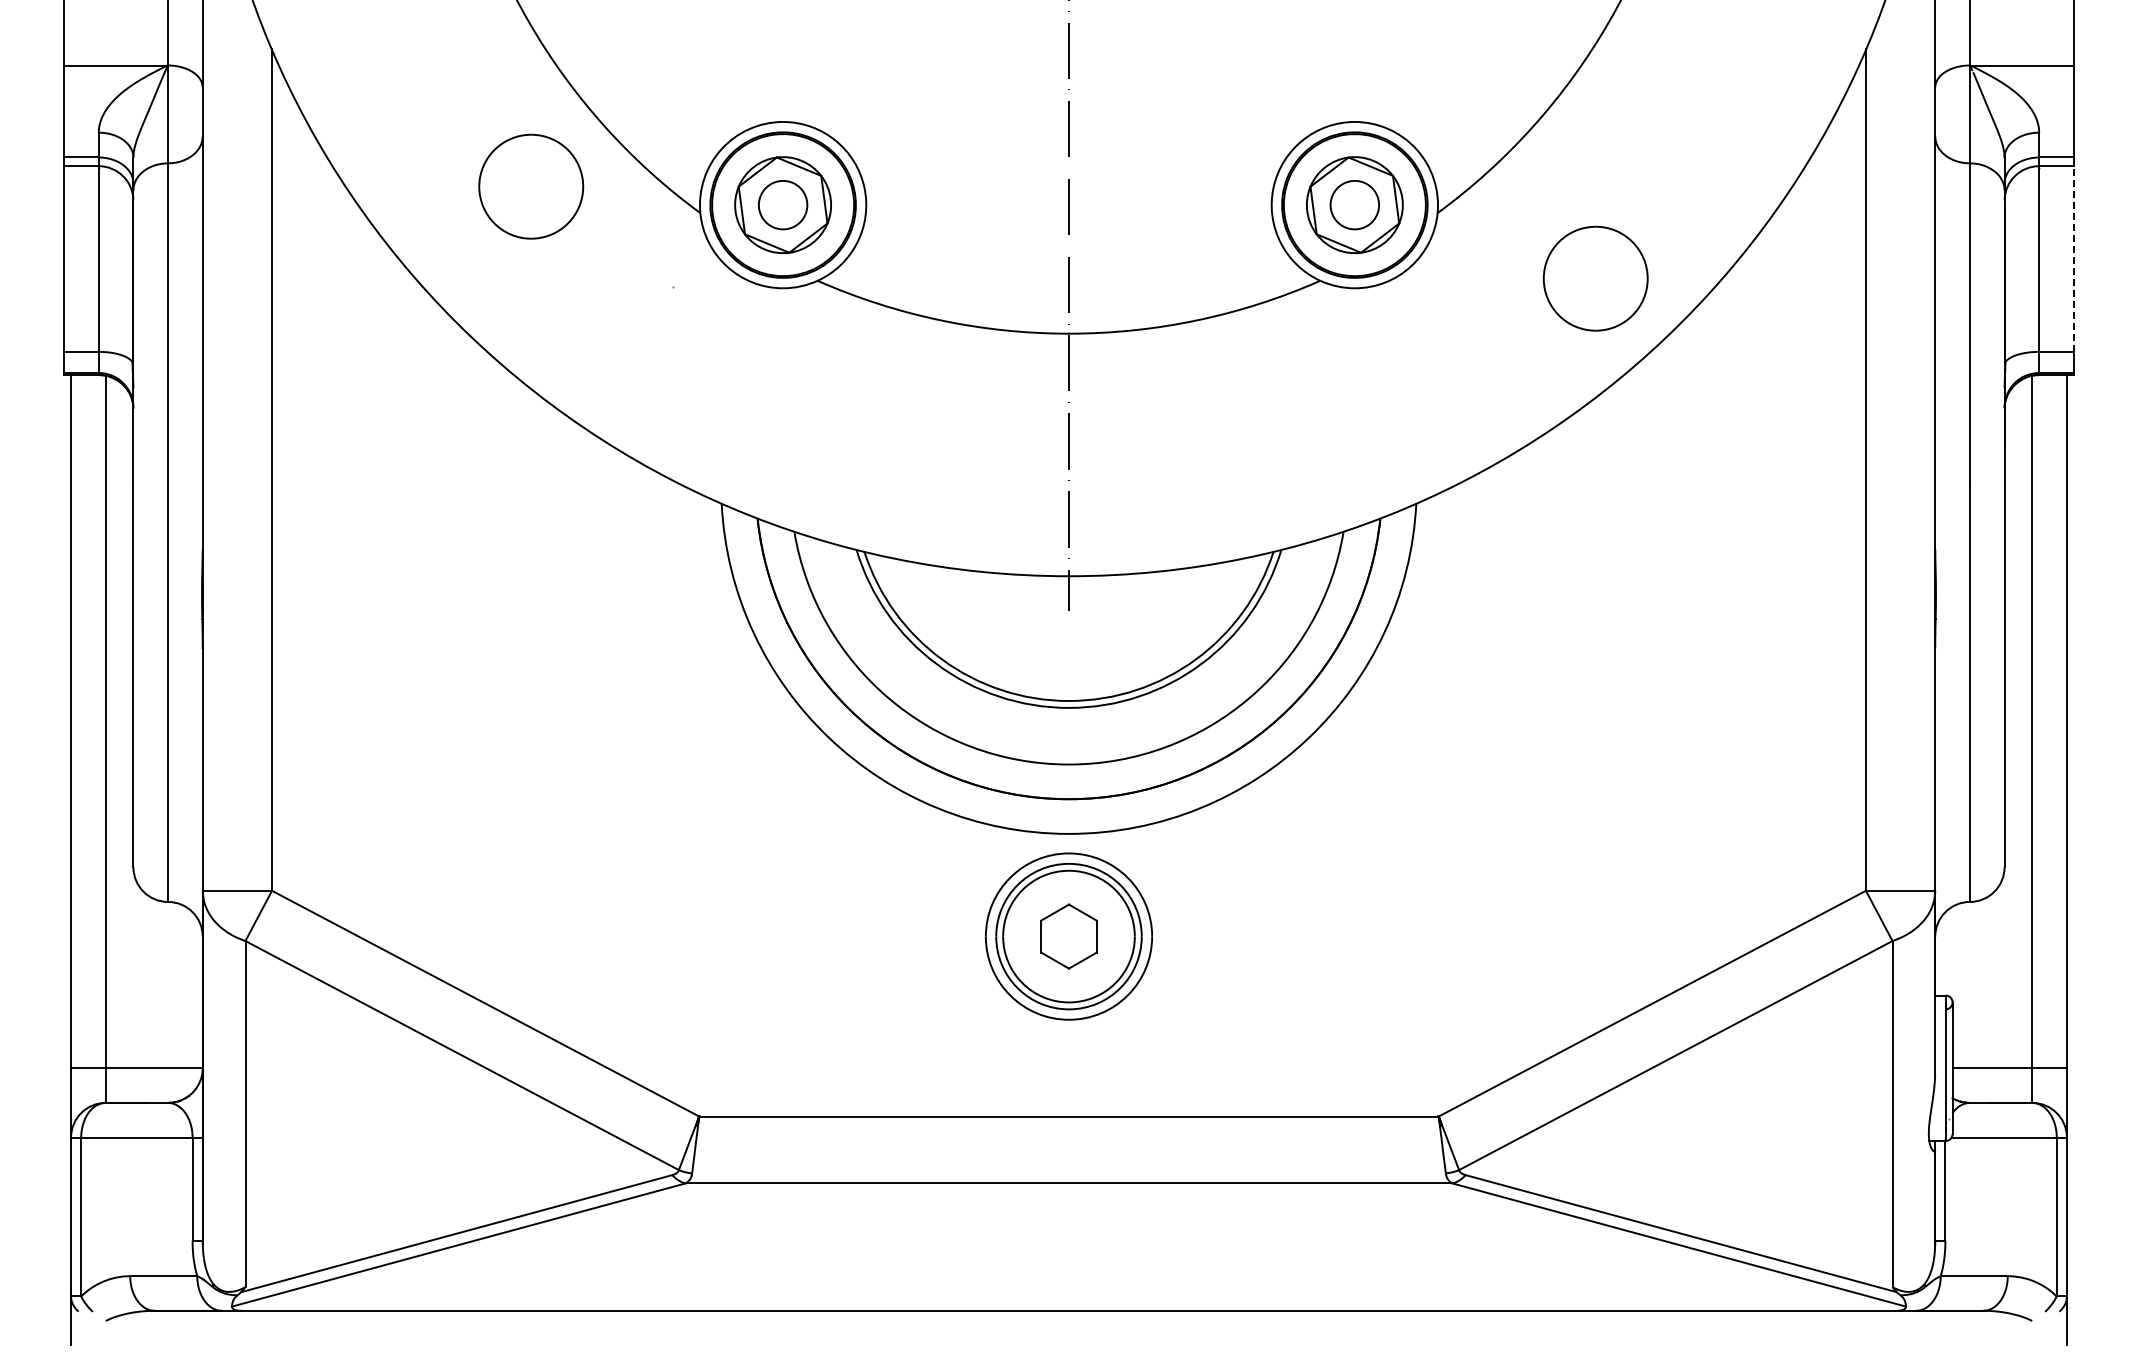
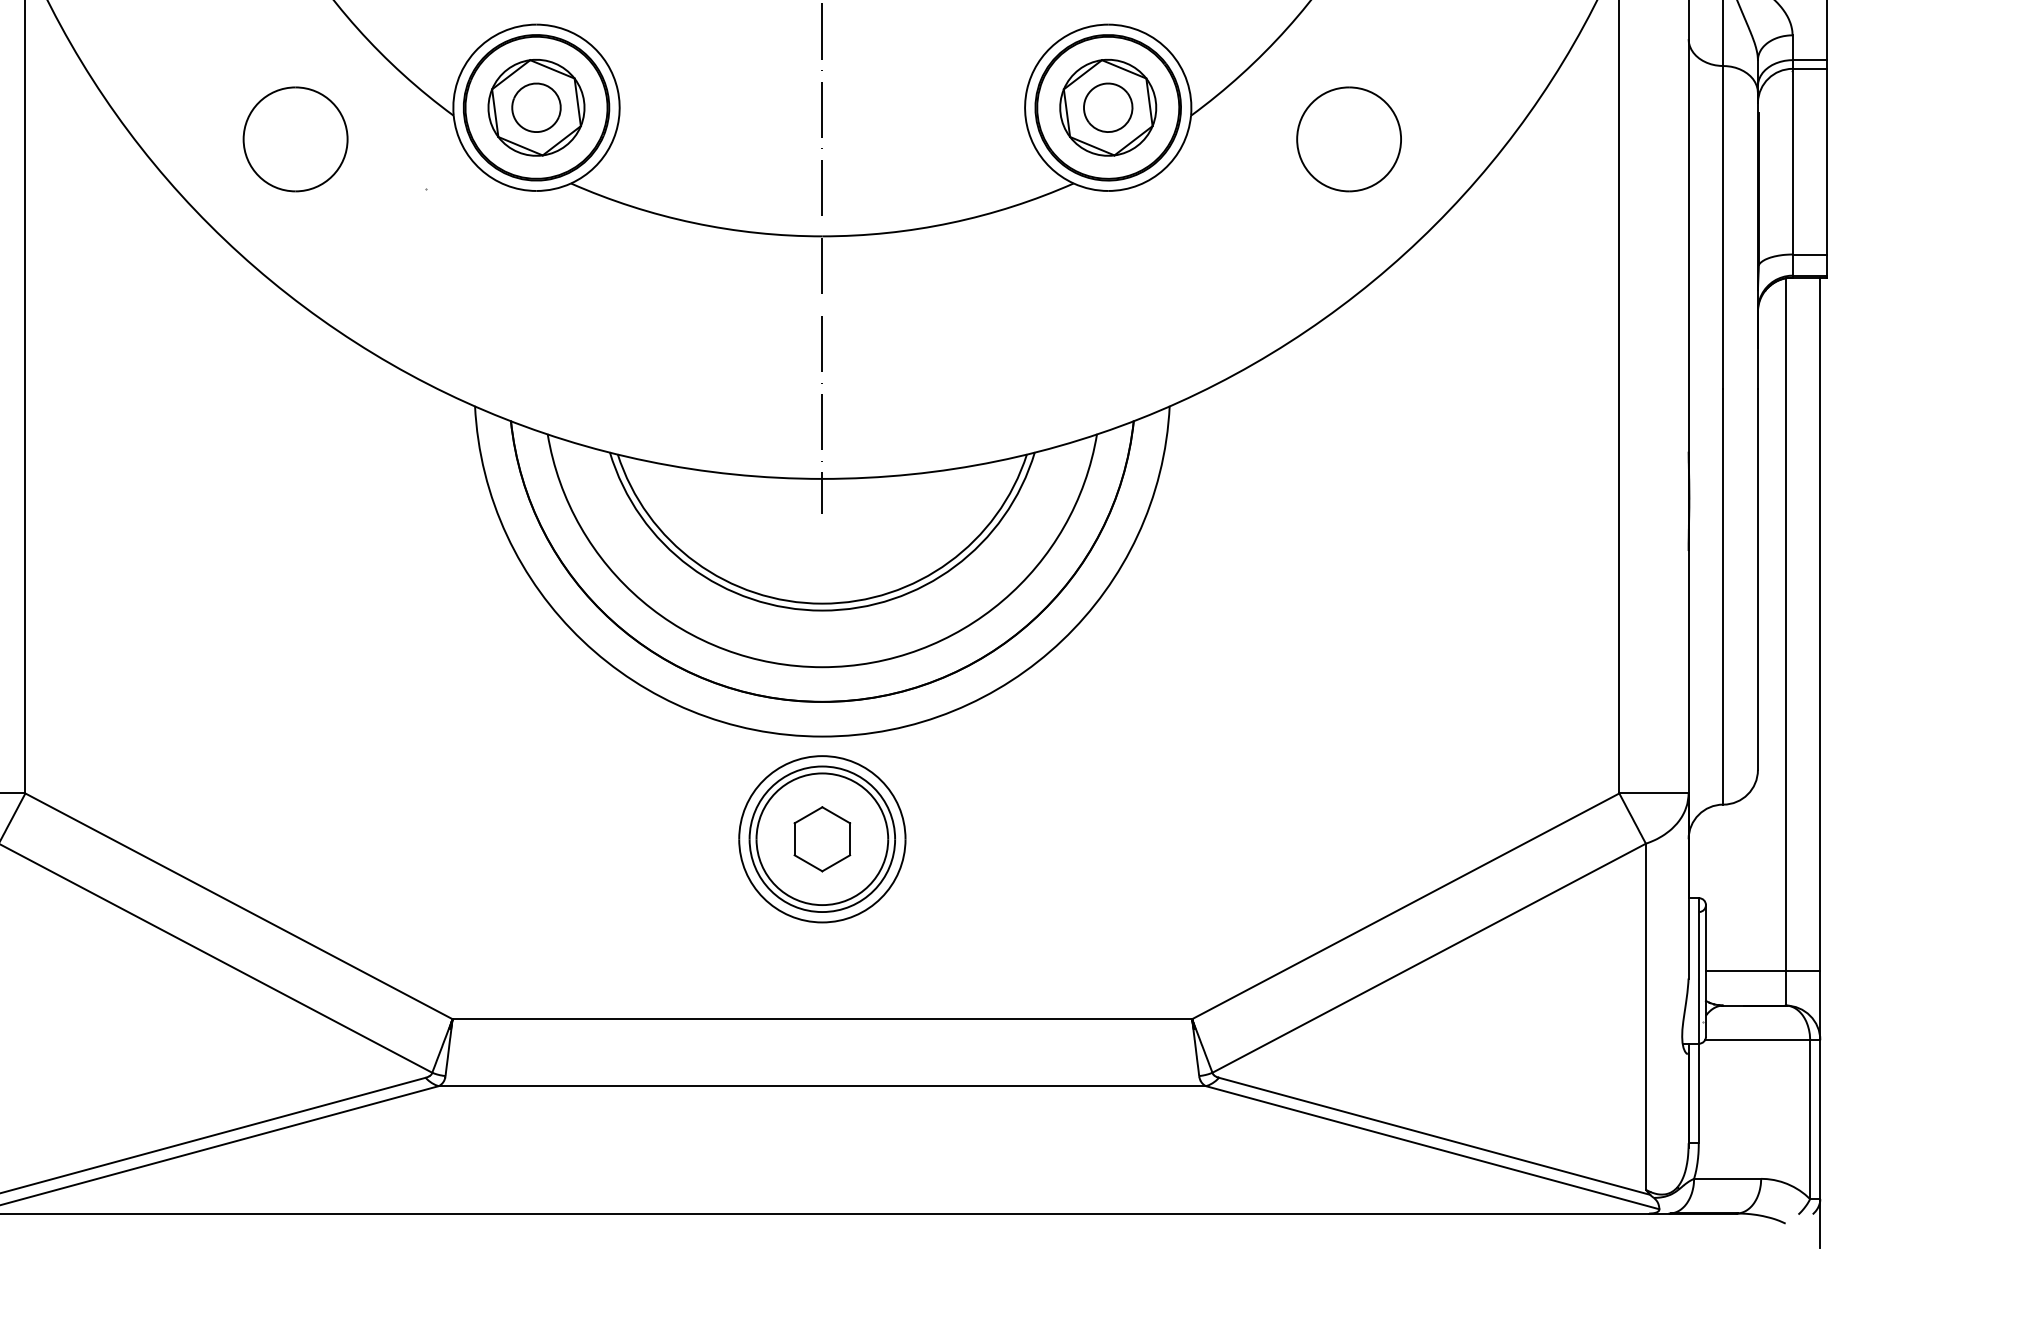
part: (531, 186) -> (295, 139), moved
line: (2073, 259) -> (1826, 162), dashed -> solid
part: (1595, 278) -> (1348, 139), moved

